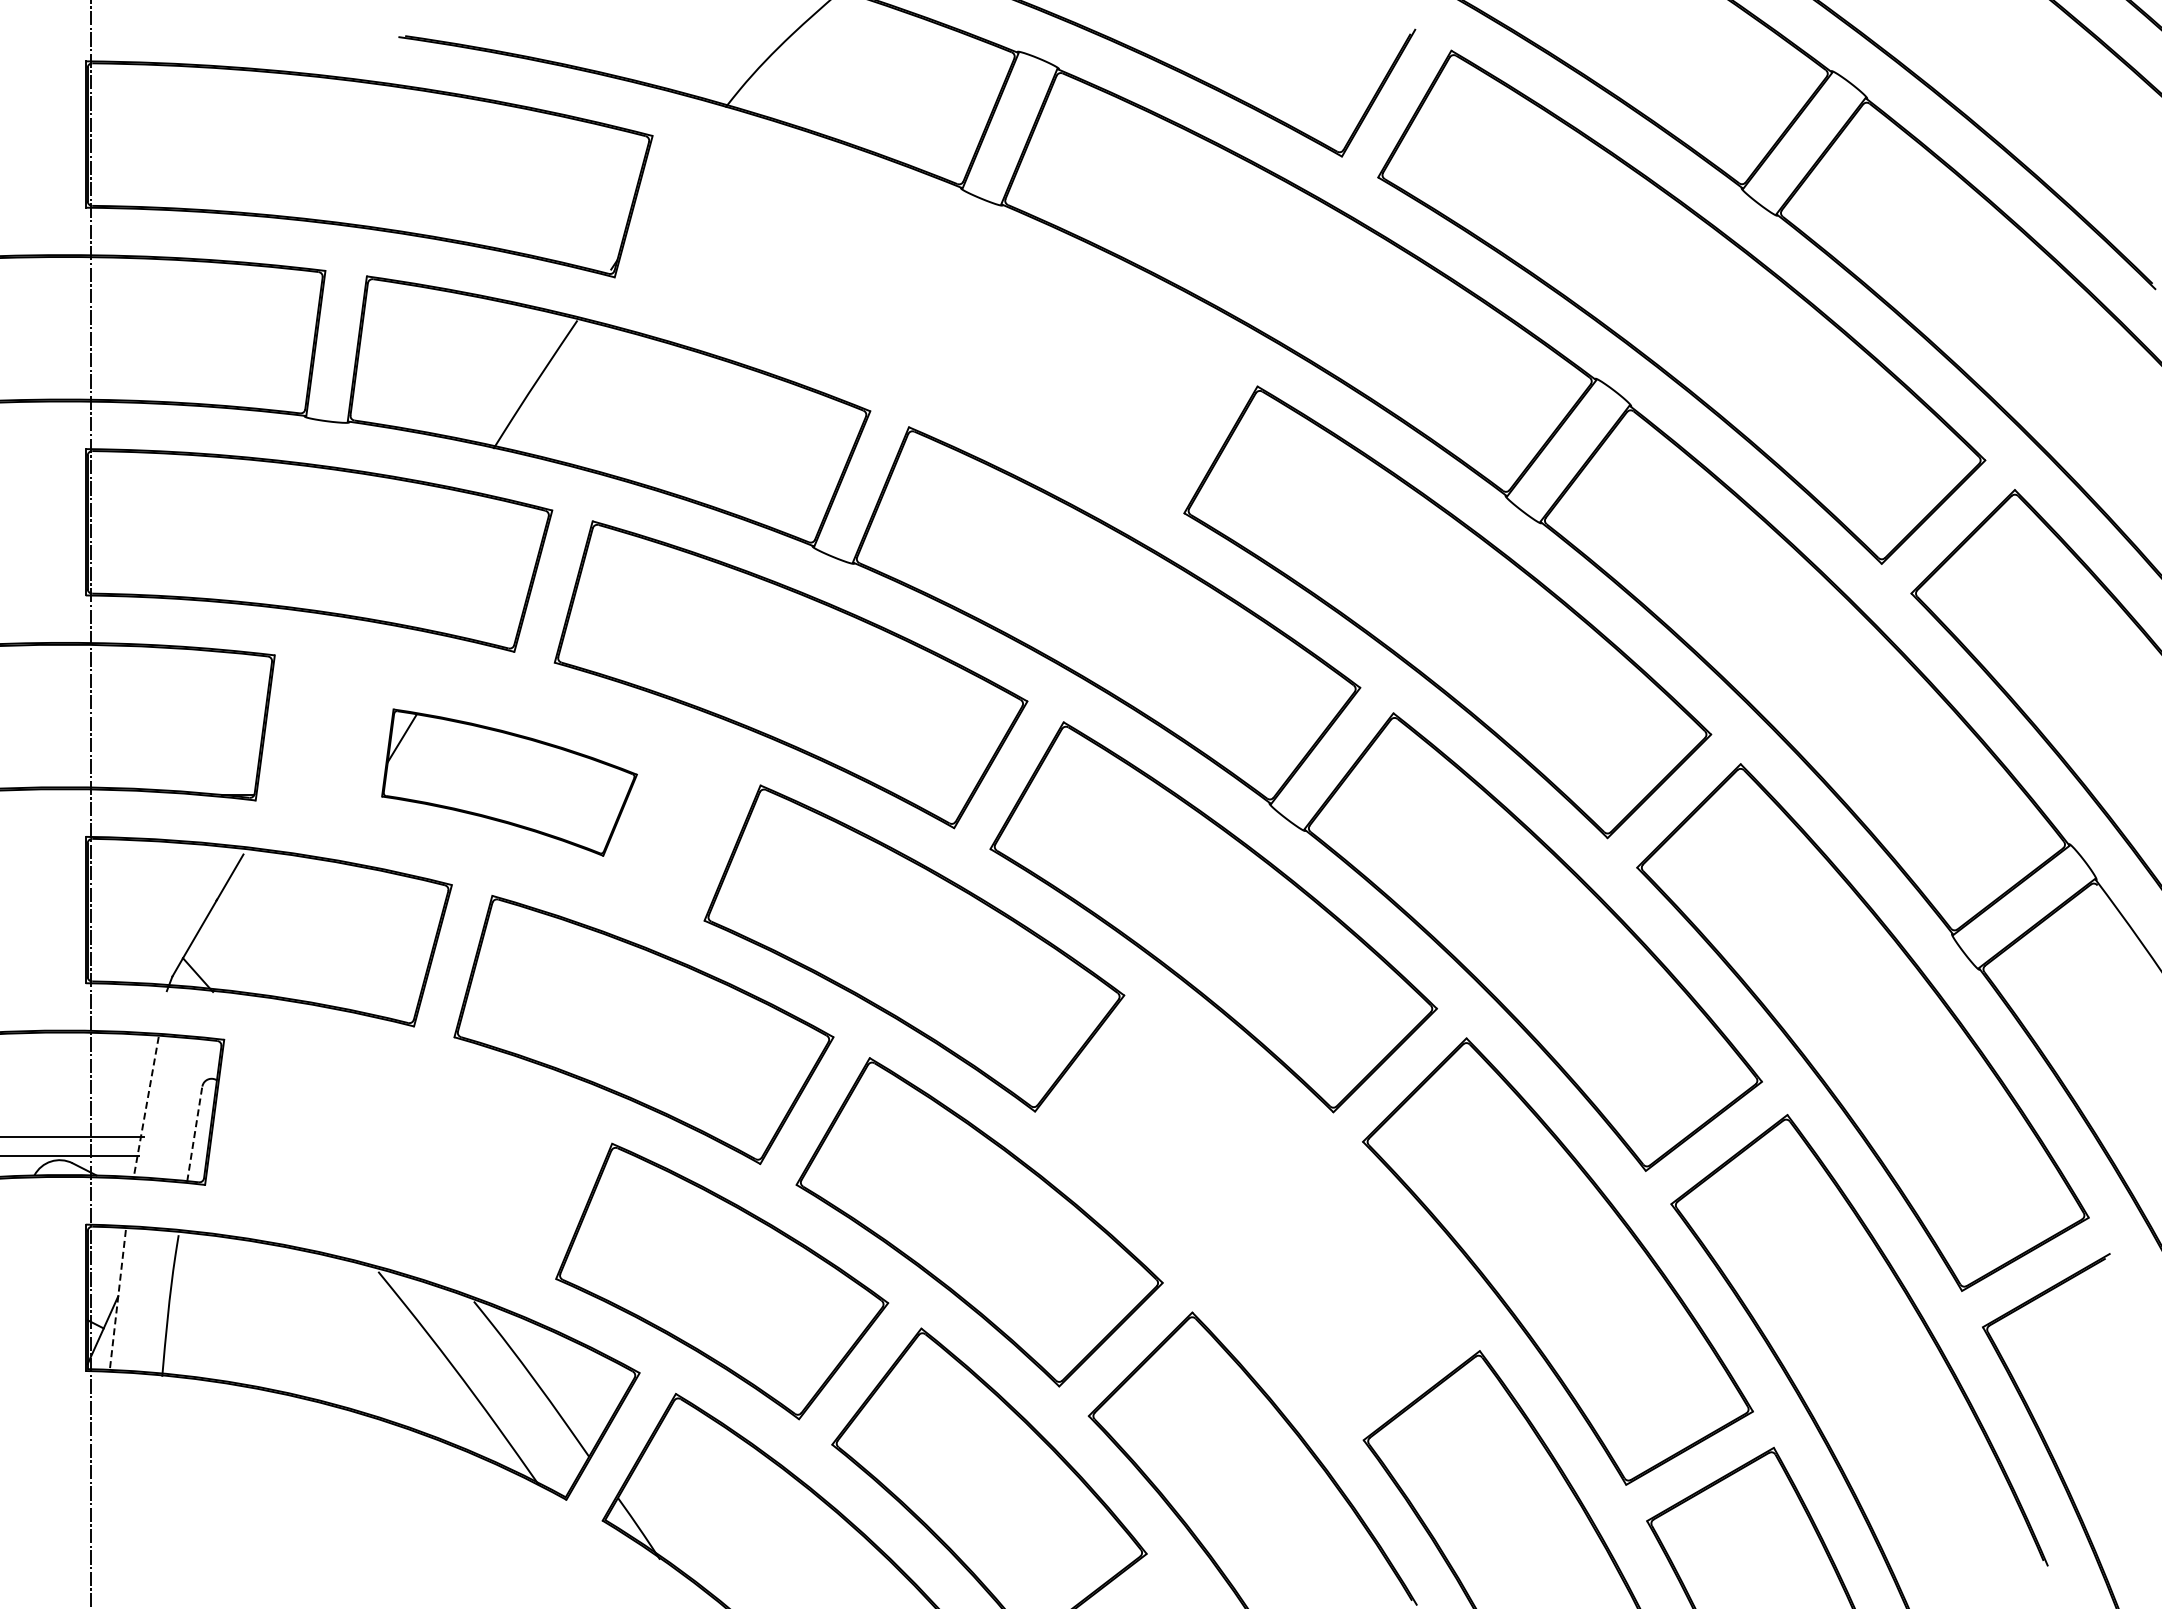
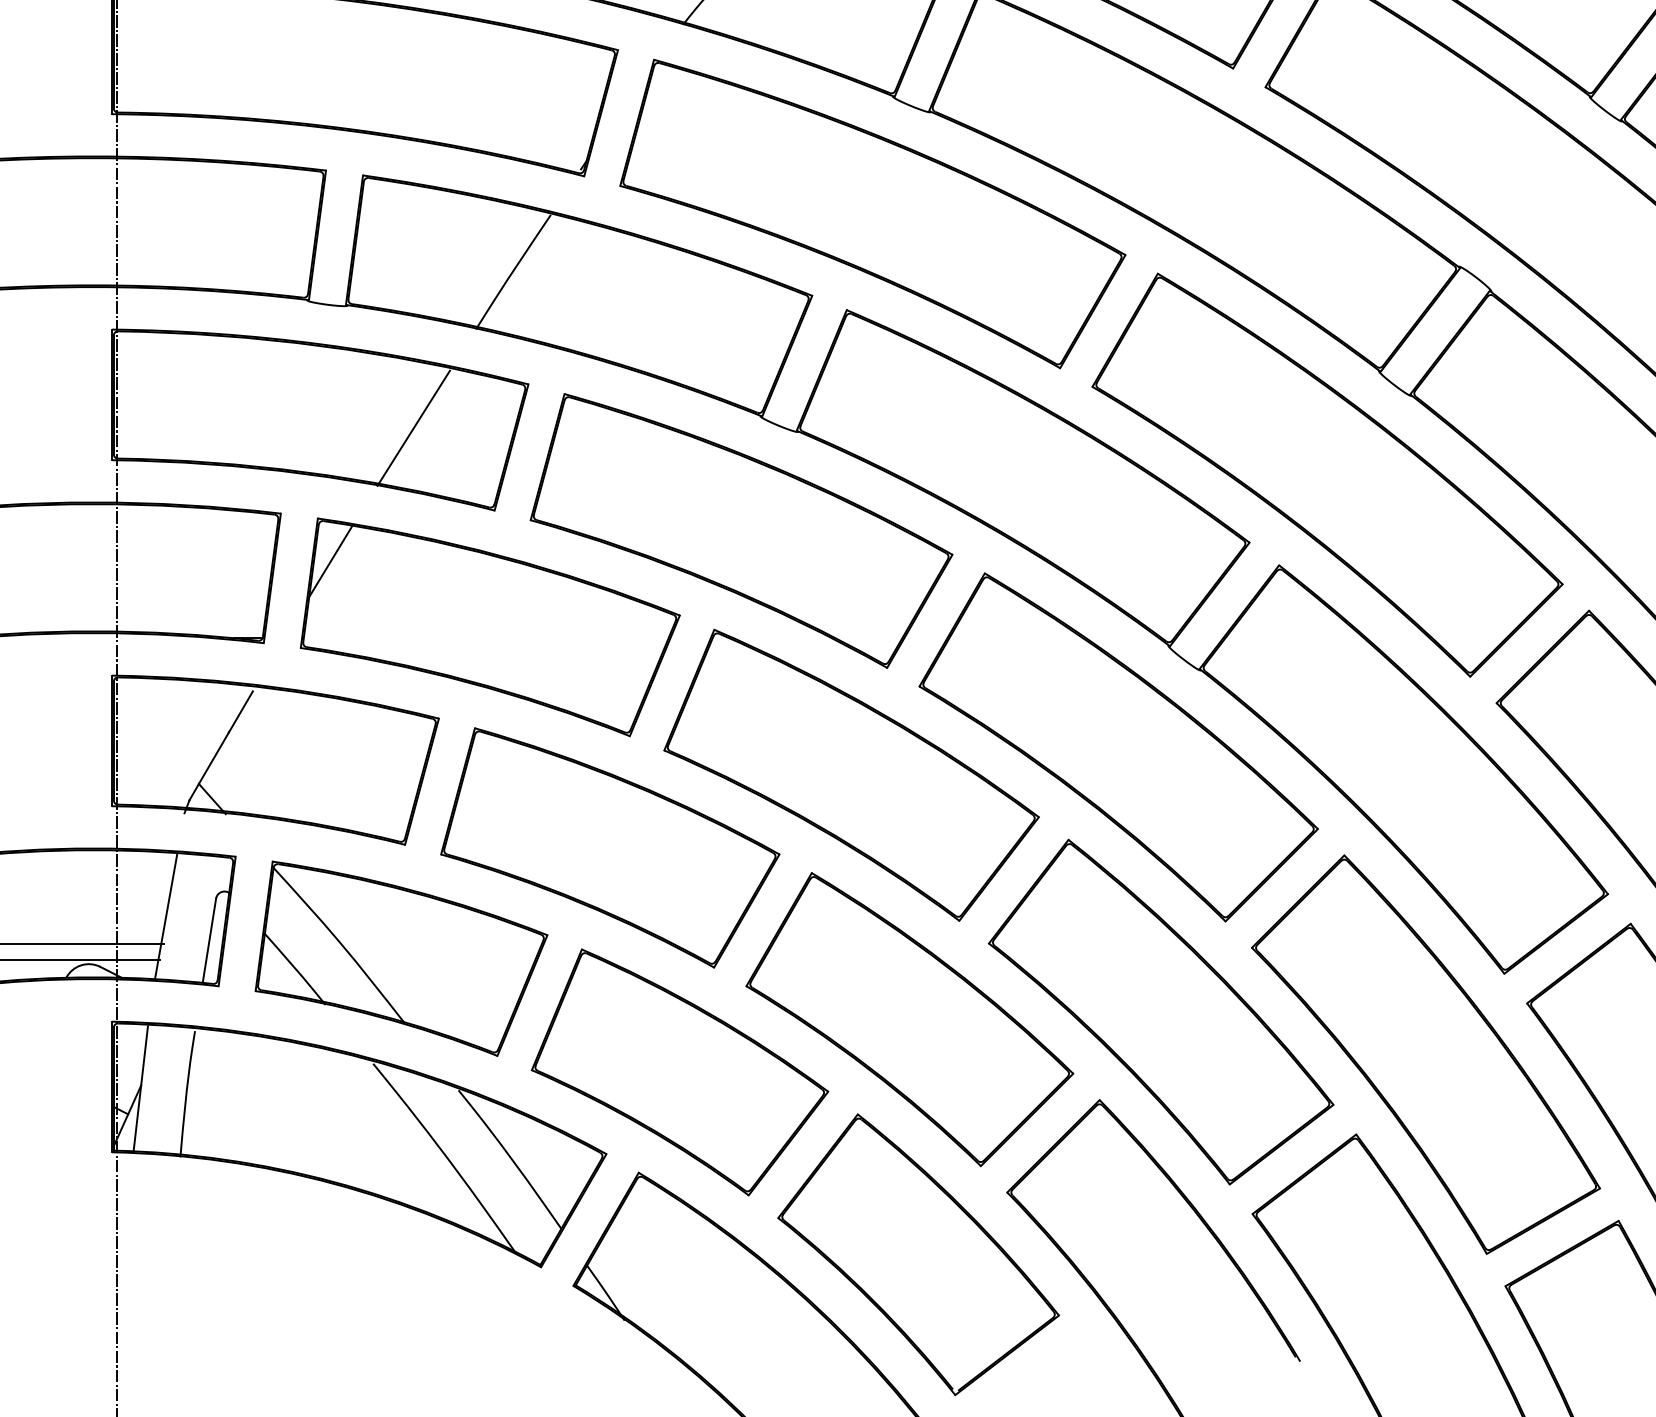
part: (938, 319) -> (873, 213), added
line: (423, 559) -> (413, 428), added
part: (509, 782) -> (490, 627), size x1.67
line: (146, 1107) -> (166, 917), dashed -> solid
line: (194, 1133) -> (209, 940), dashed -> solid
part: (409, 1153) -> (401, 958), added
part: (1261, 1213) -> (1161, 1011), added
line: (117, 1301) -> (140, 1090), dashed -> solid

